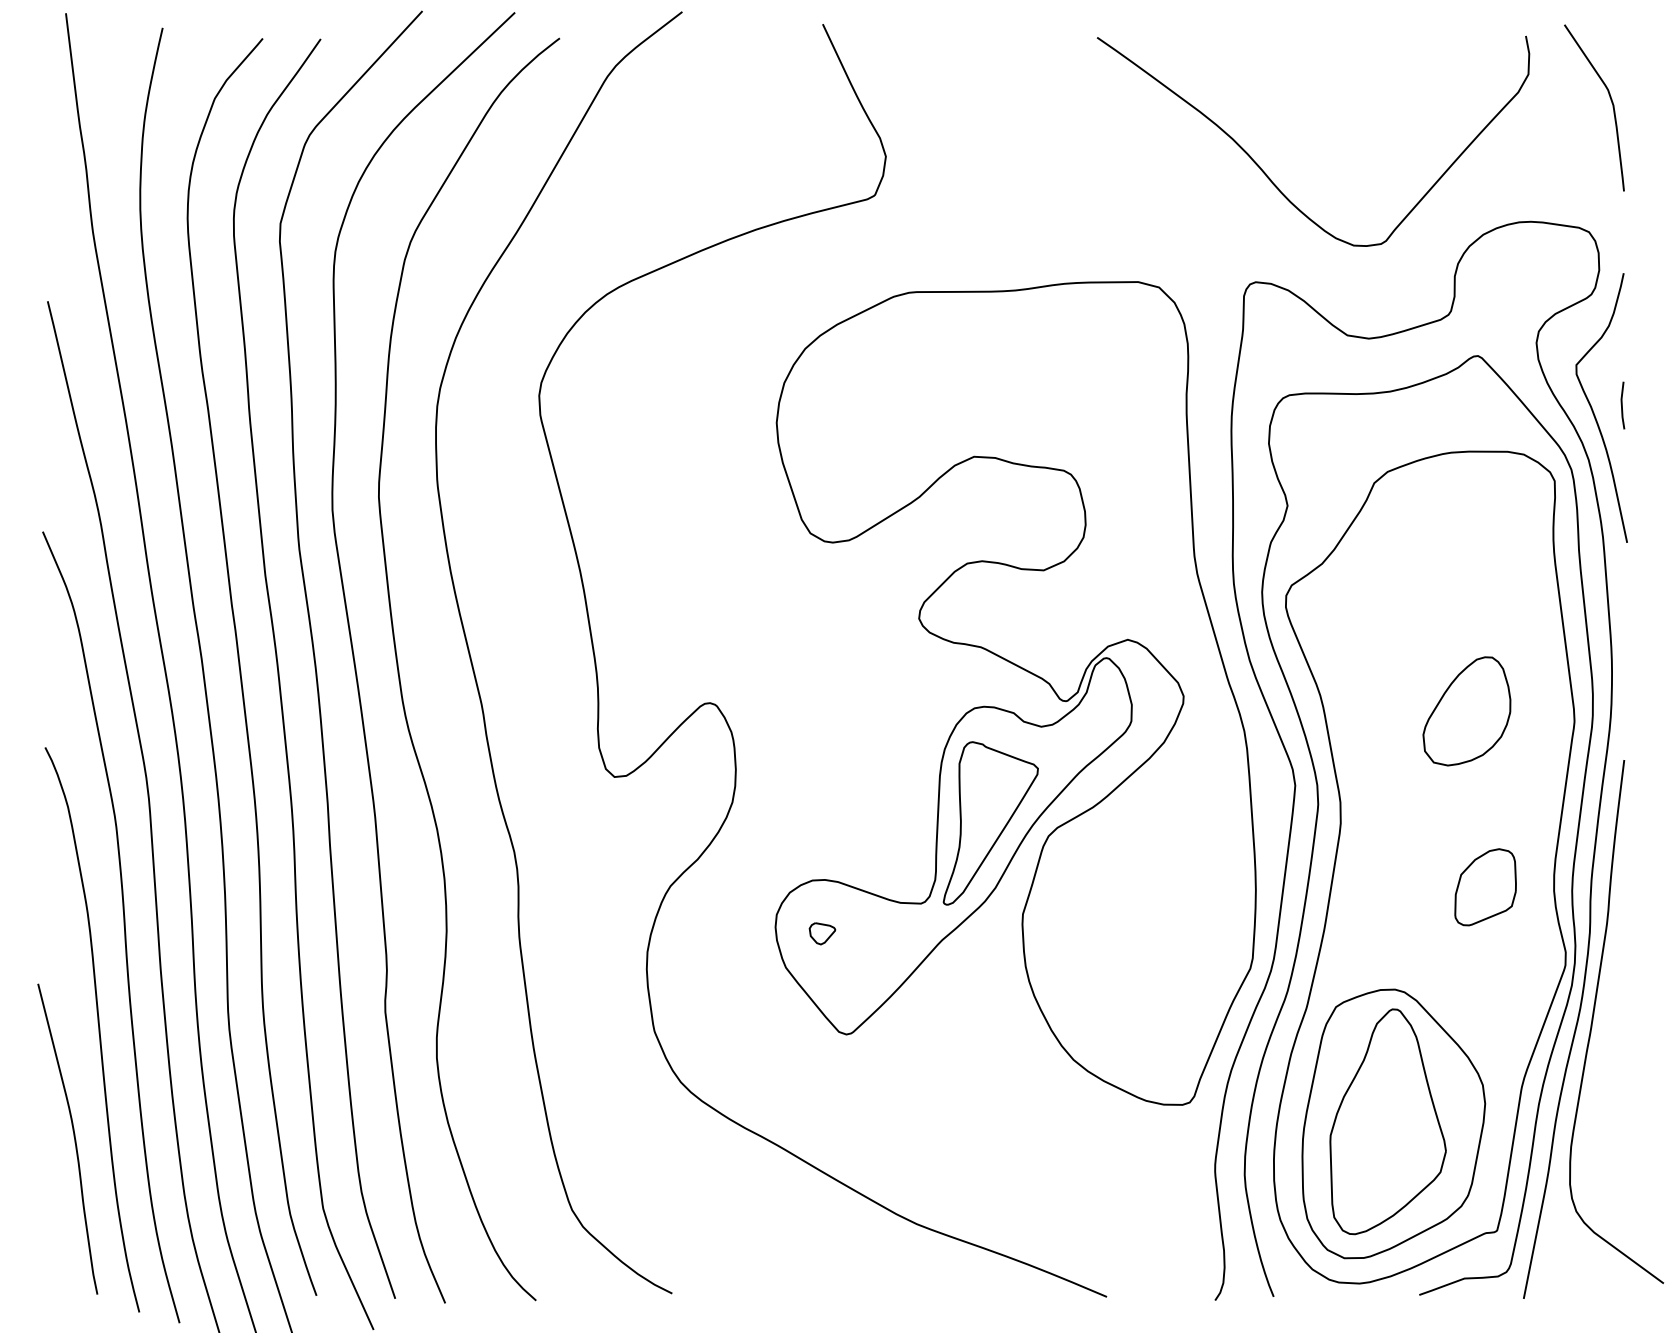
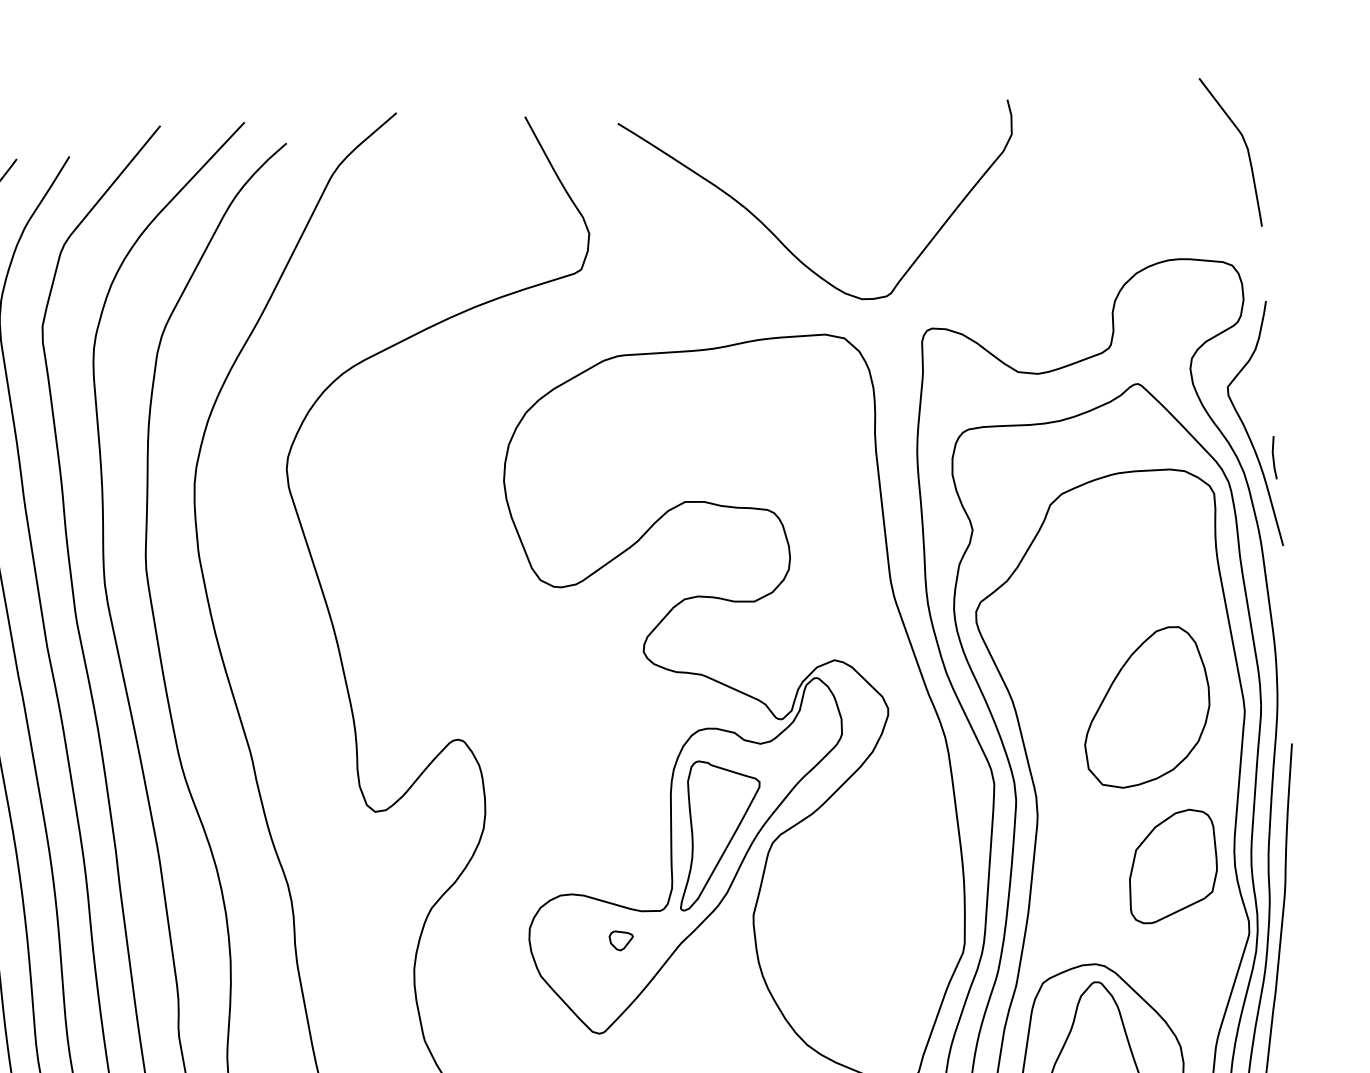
curve: (1271, 179) -> (783, 243), moved
line: (1622, 405) -> (1273, 457), moved
part: (1466, 711) -> (1146, 707), size x1.6
part: (1485, 887) -> (1172, 866), size x1.6
part: (822, 933) -> (621, 940), moved

